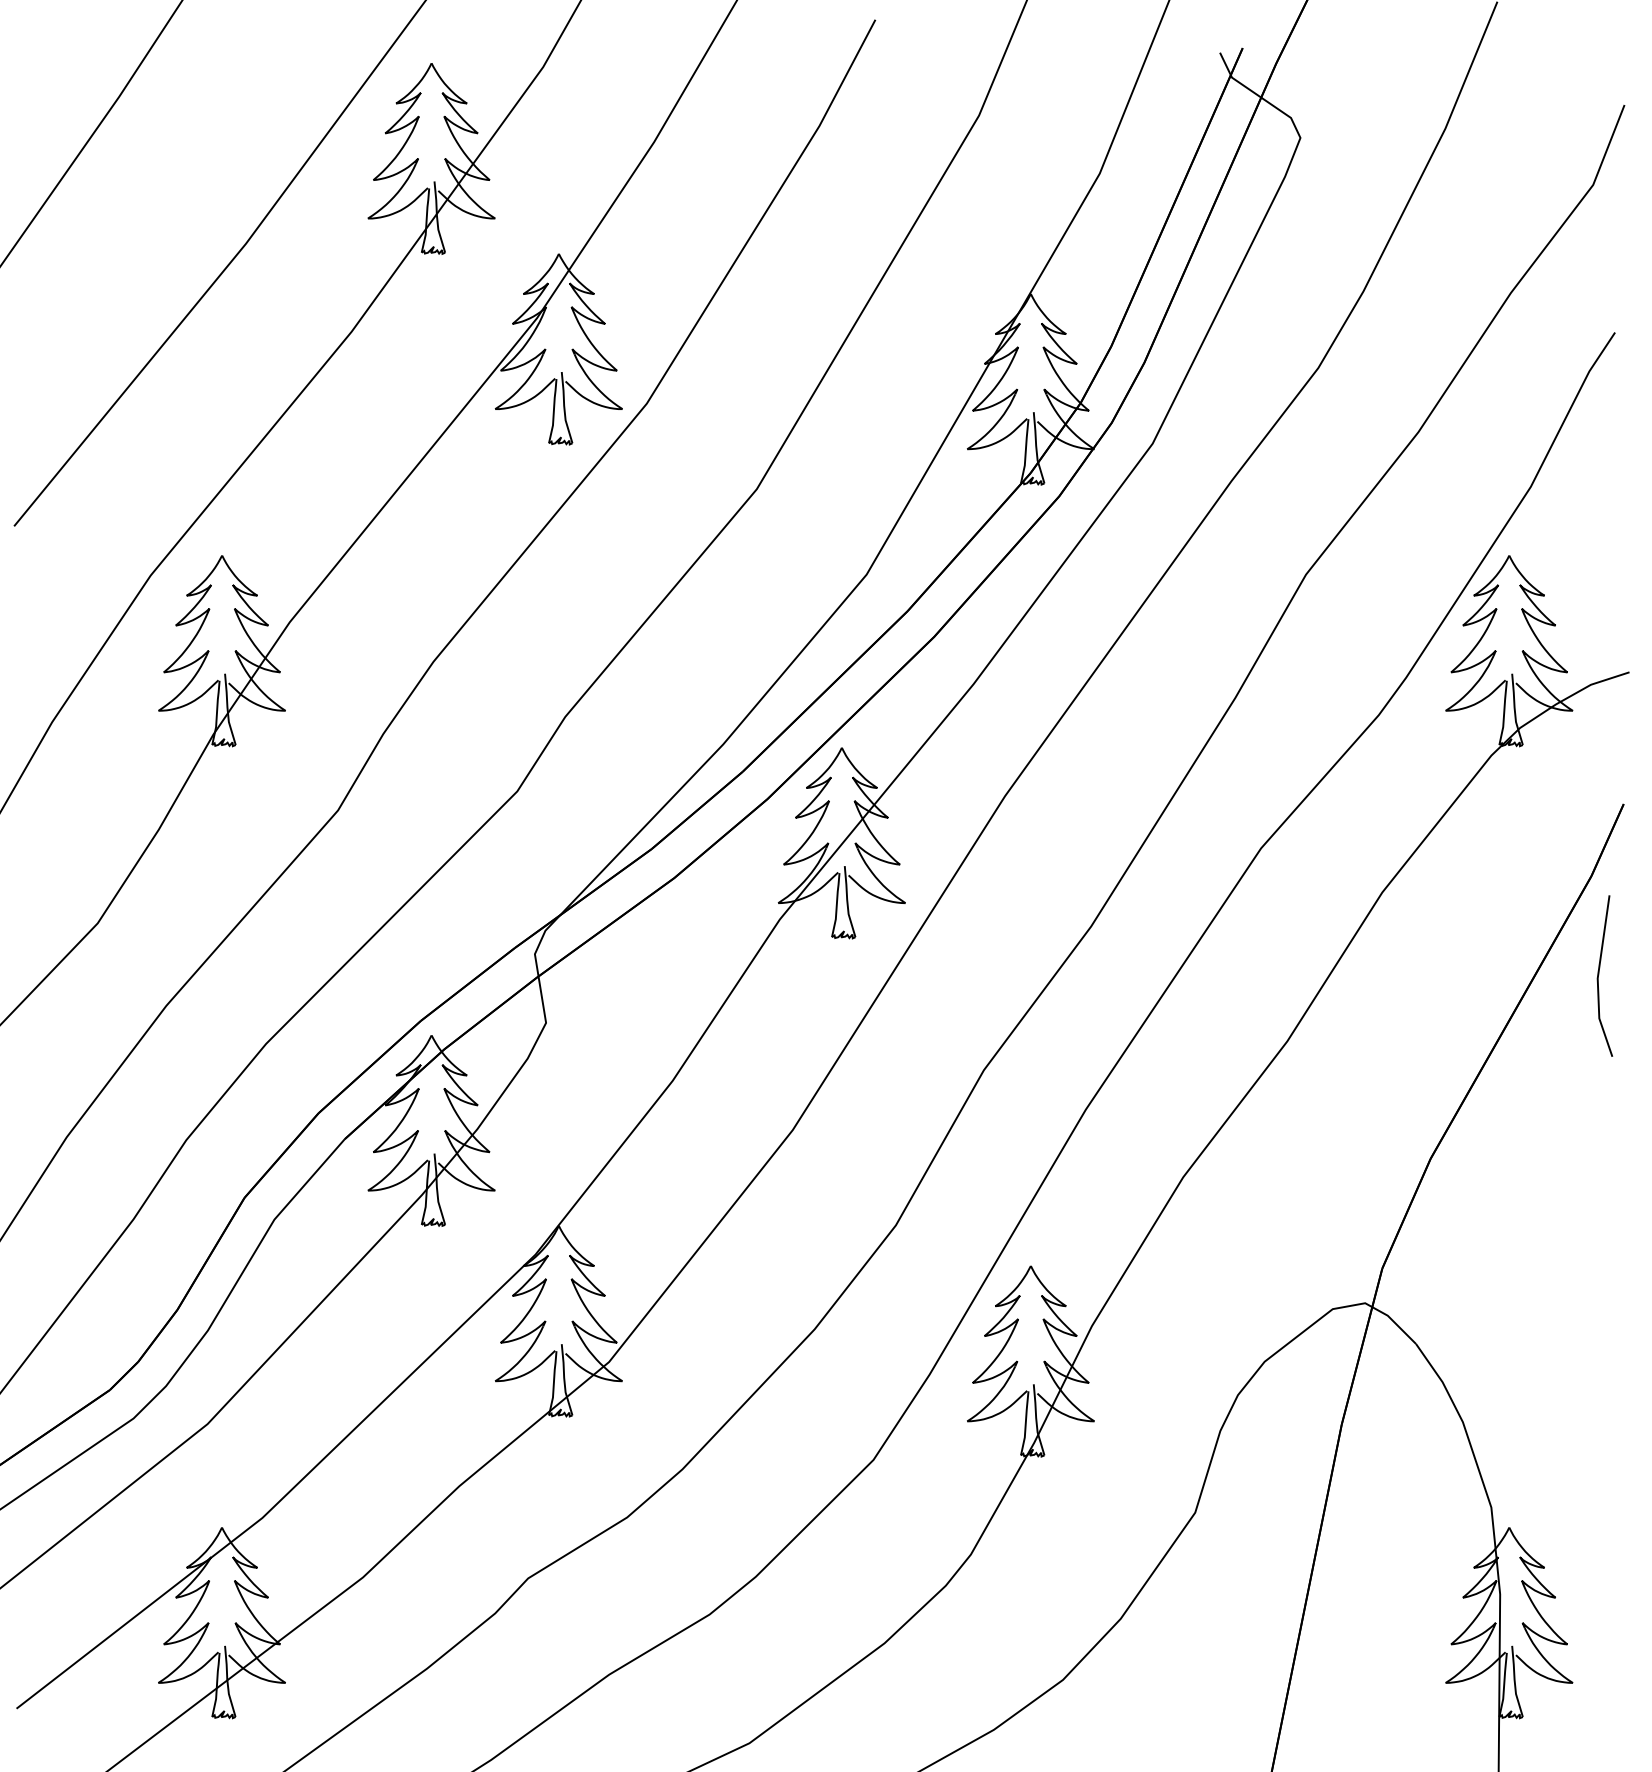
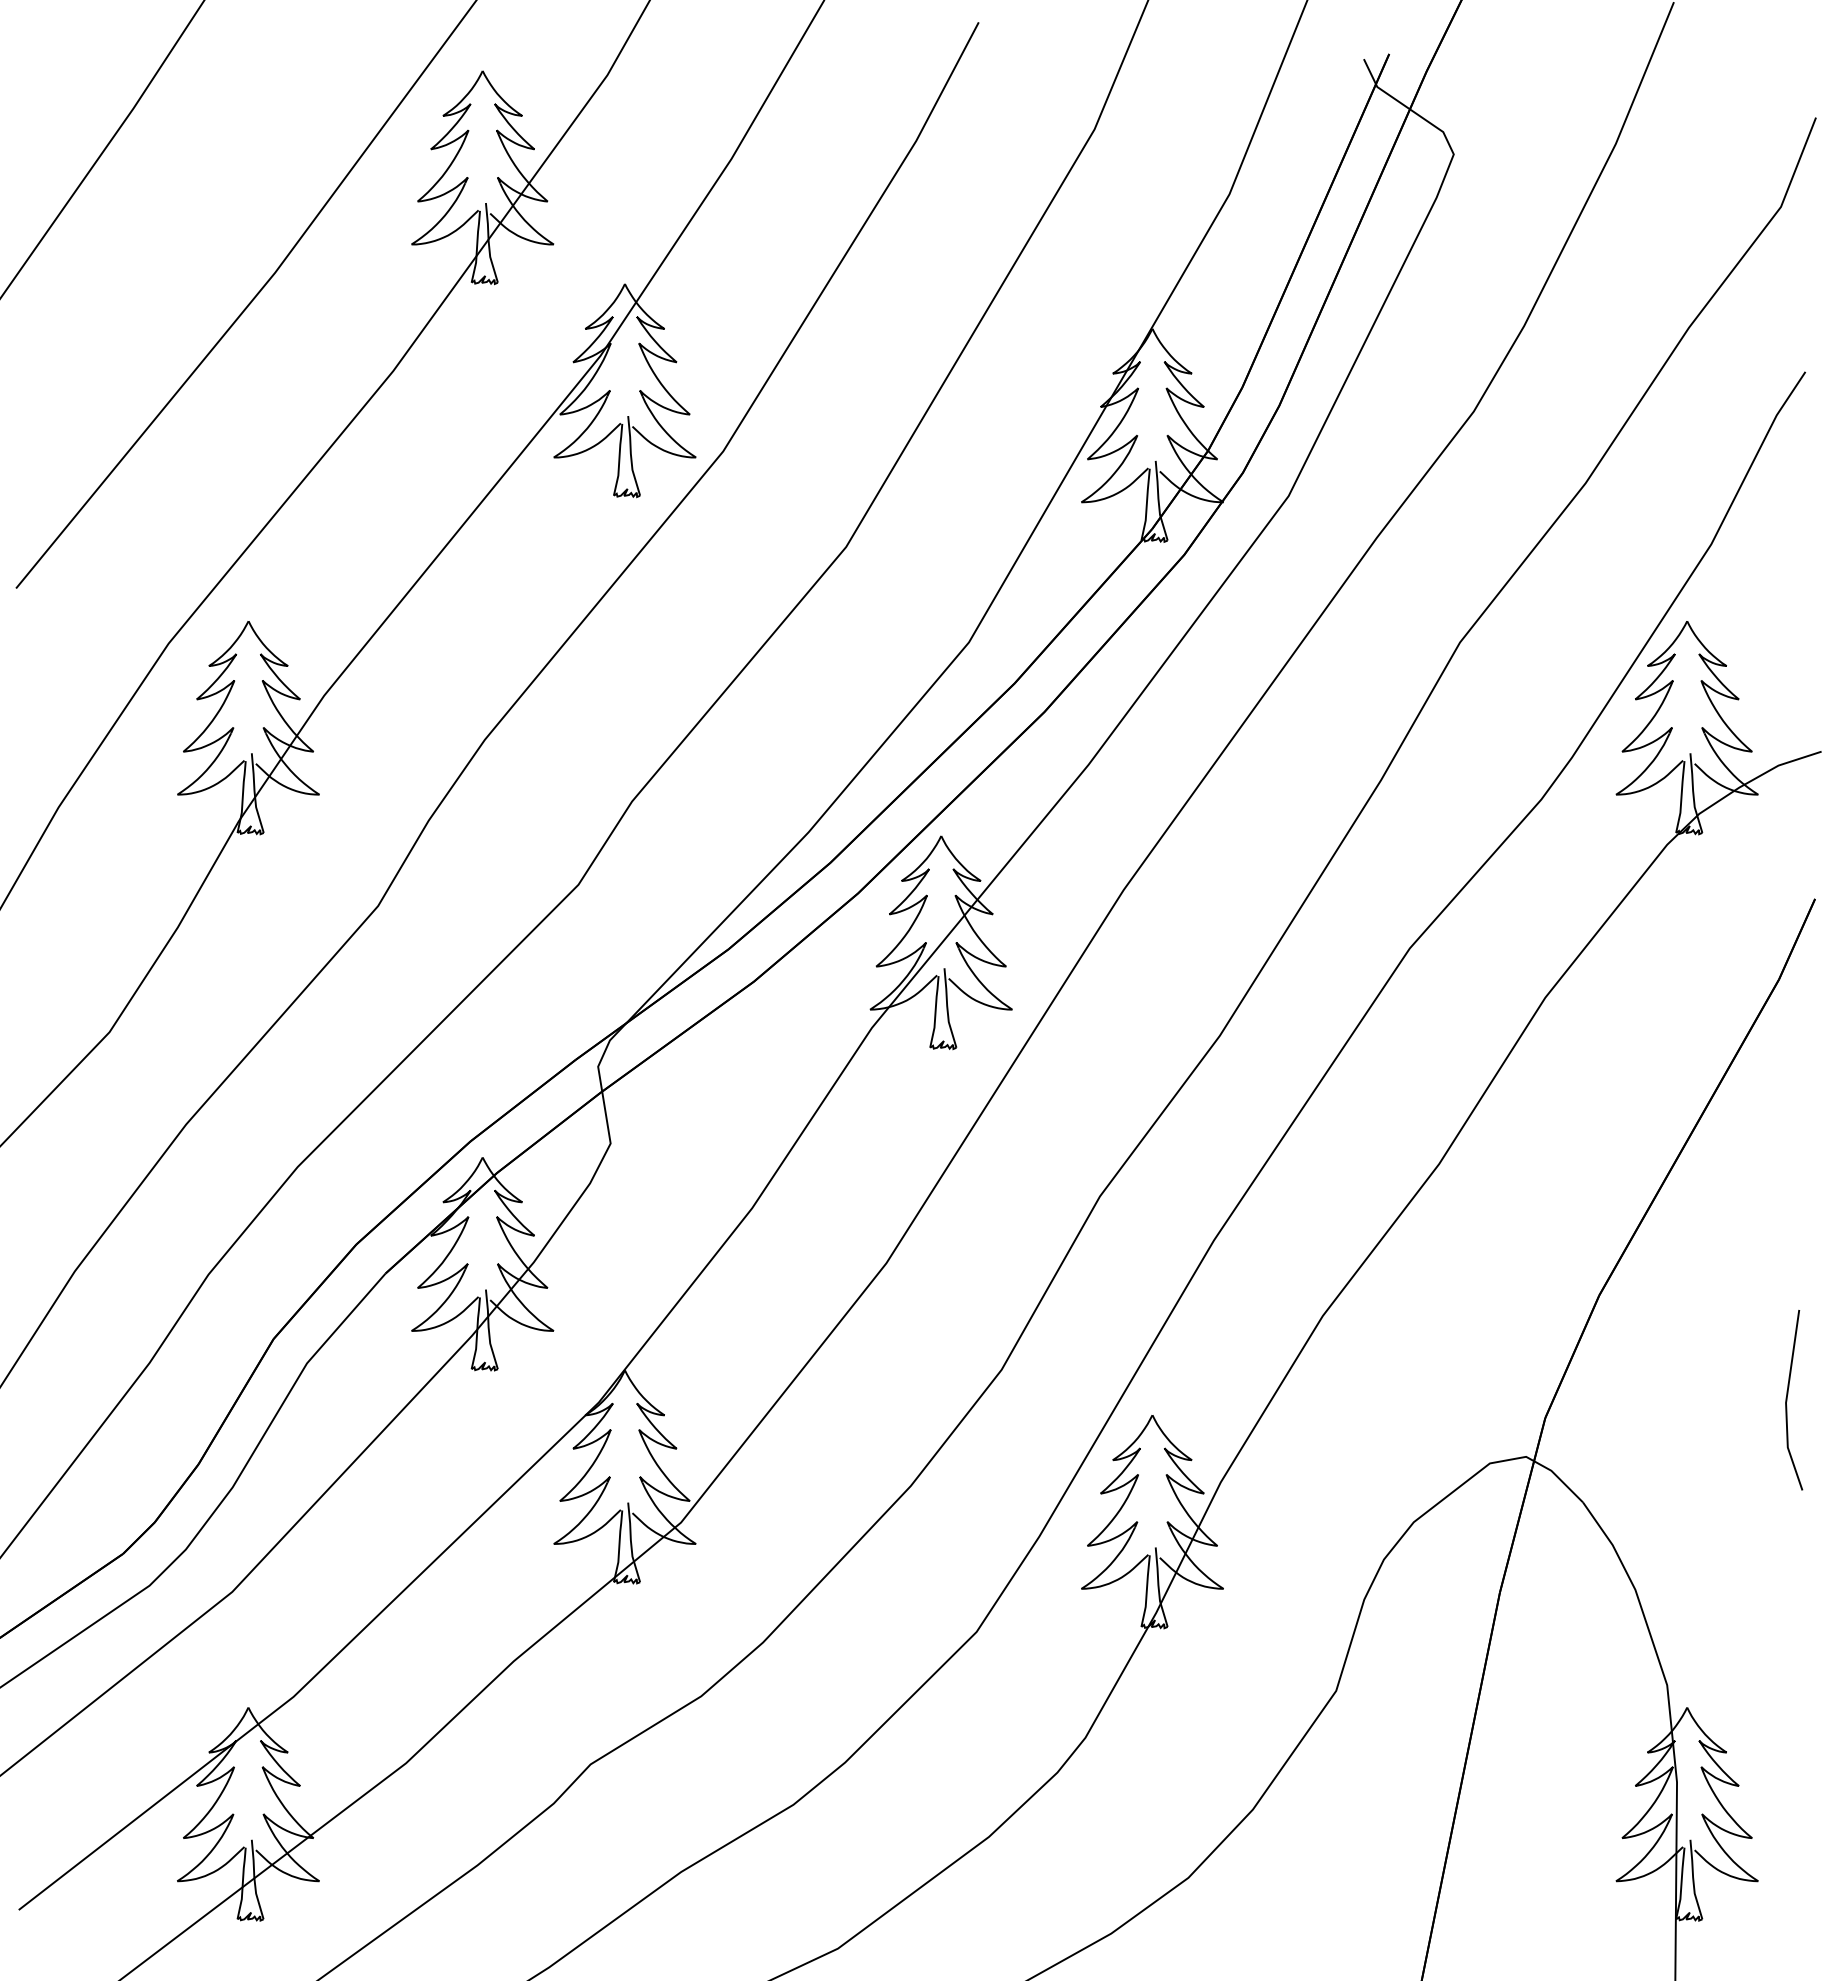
line: (1599, 976) -> (1787, 1400), moved

